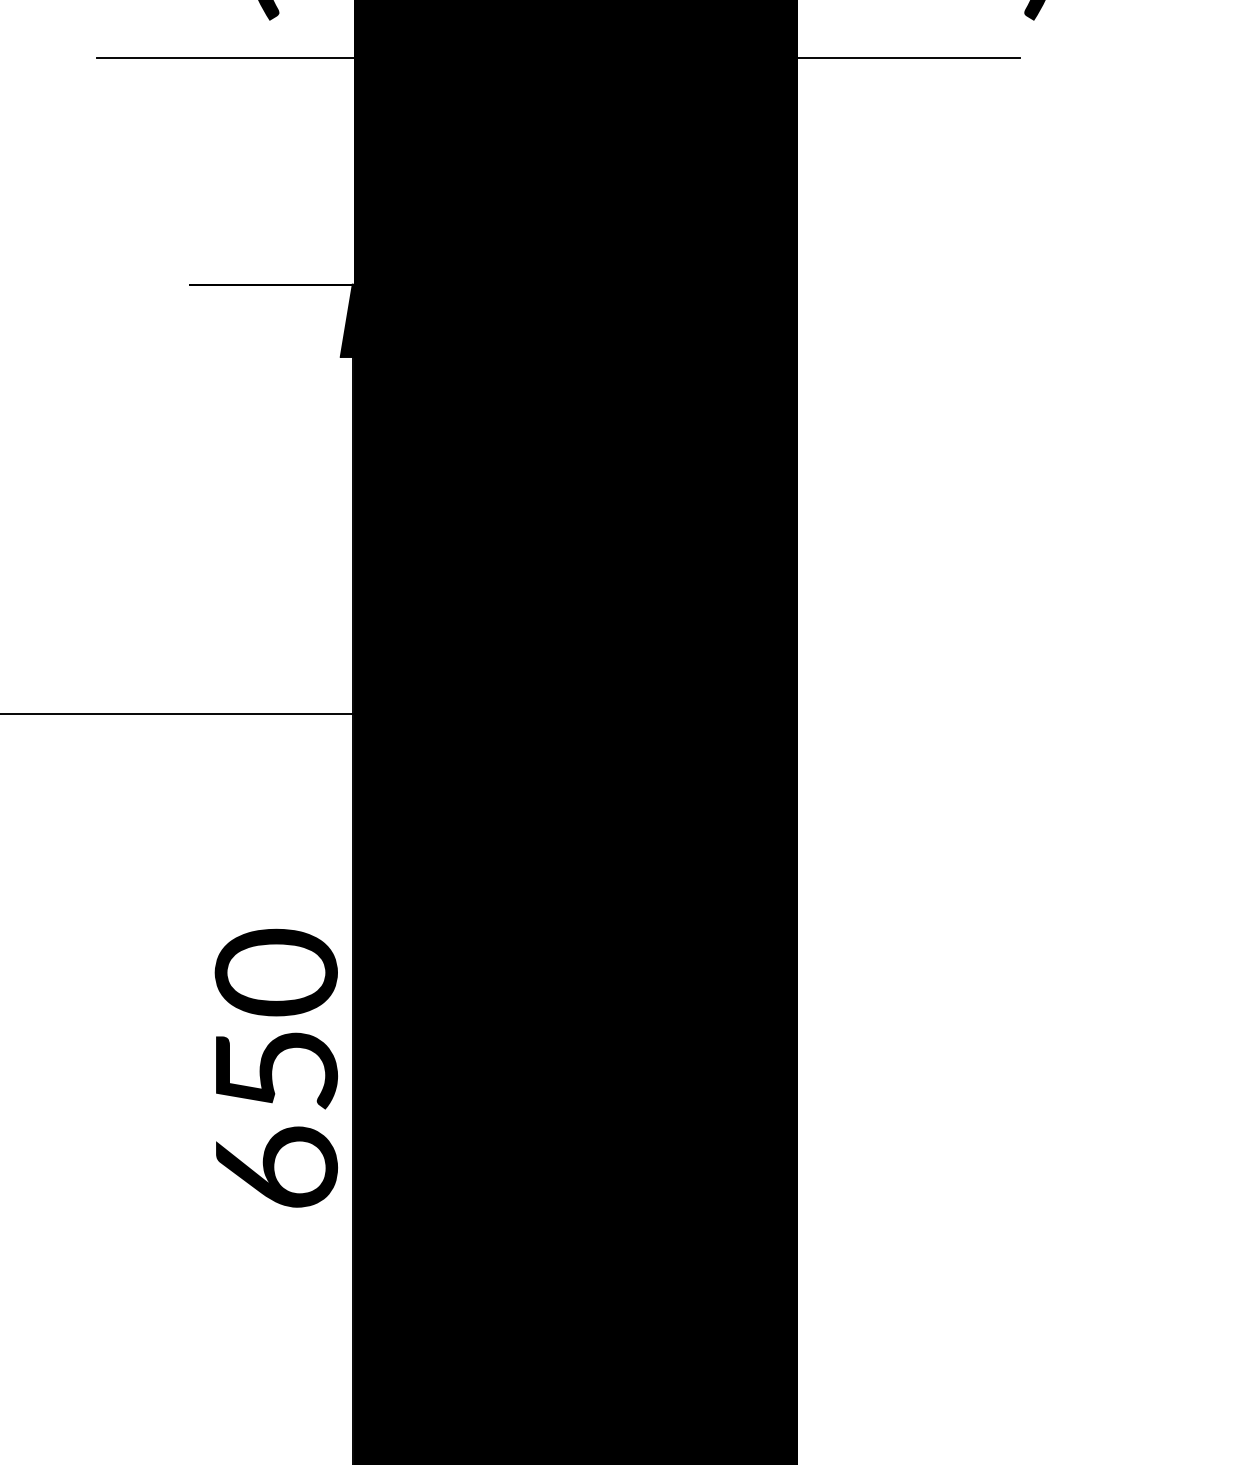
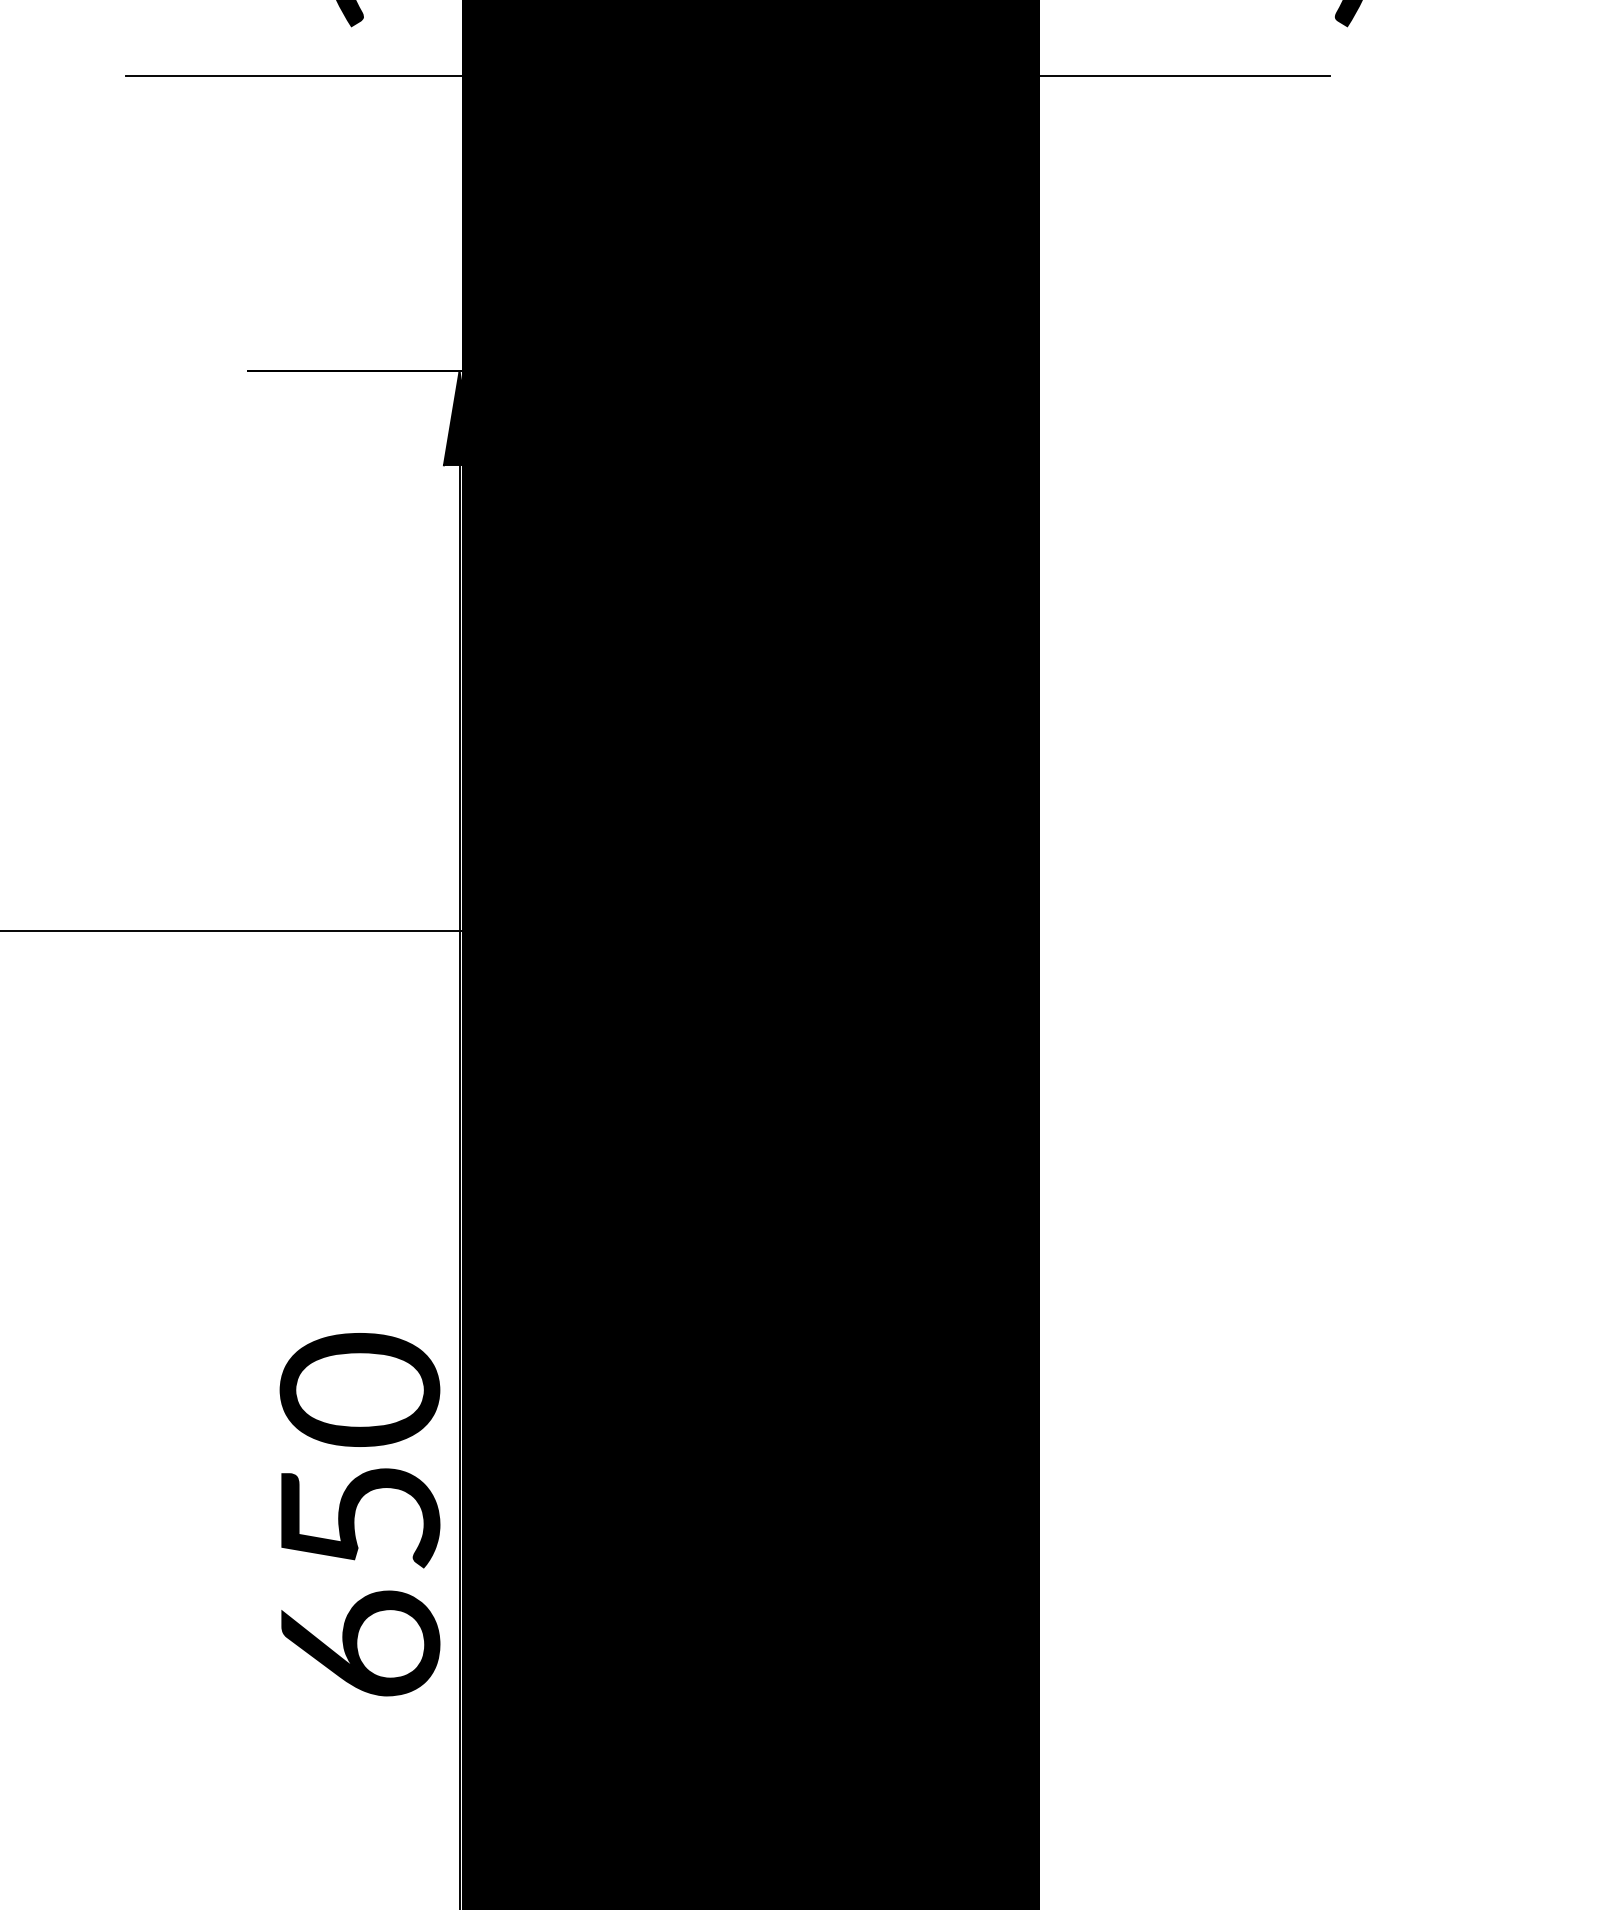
text: (275, 1068) -> (359, 1514), moved

